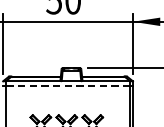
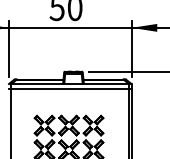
line: (68, 86) -> (70, 88), dashed -> solid

